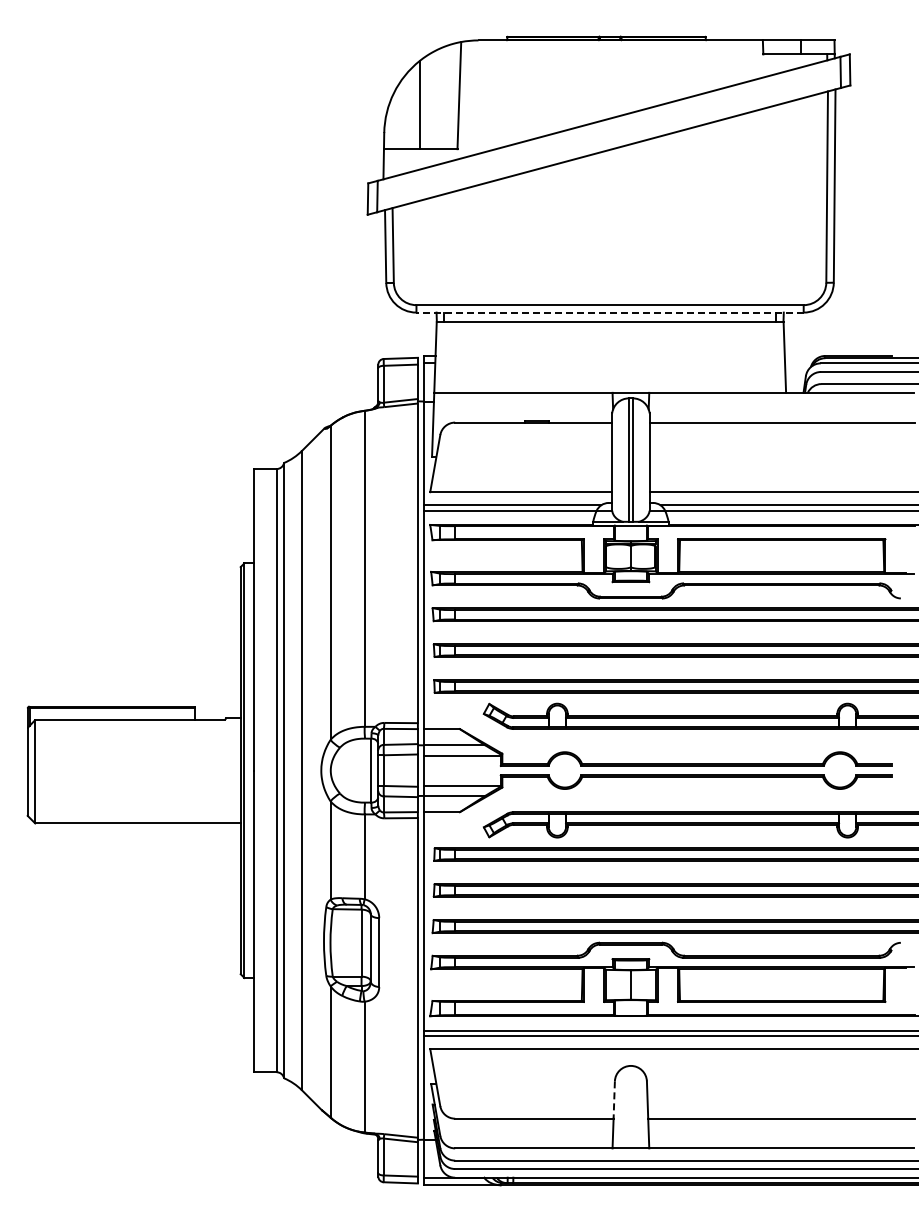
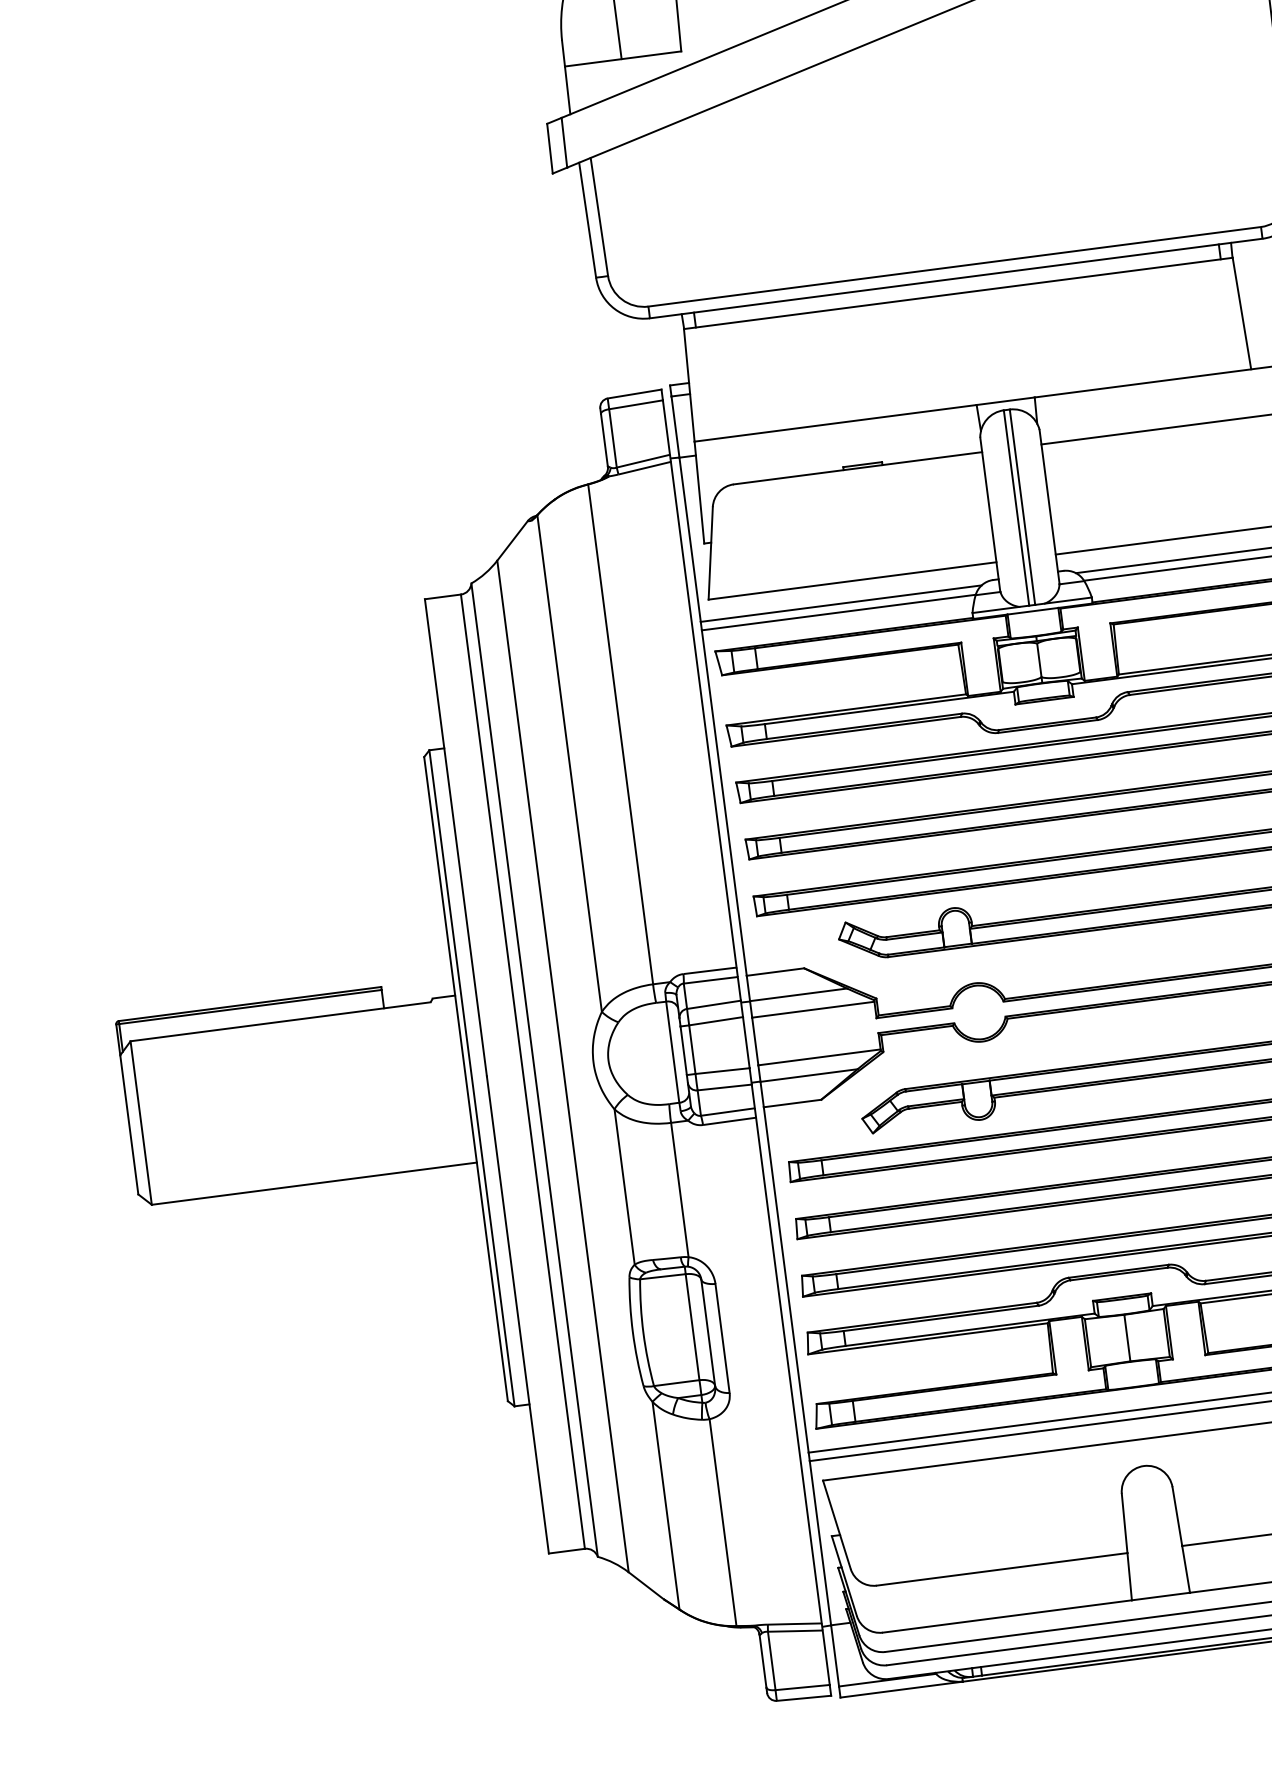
line: (610, 312) -> (956, 278), dashed -> solid
line: (614, 1100) -> (1125, 1524), dashed -> solid

